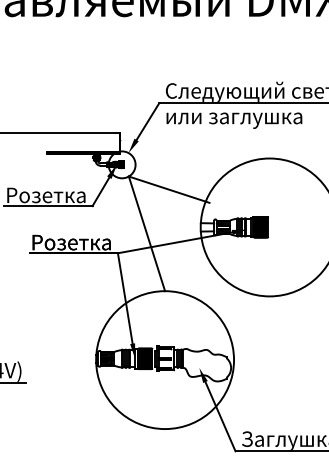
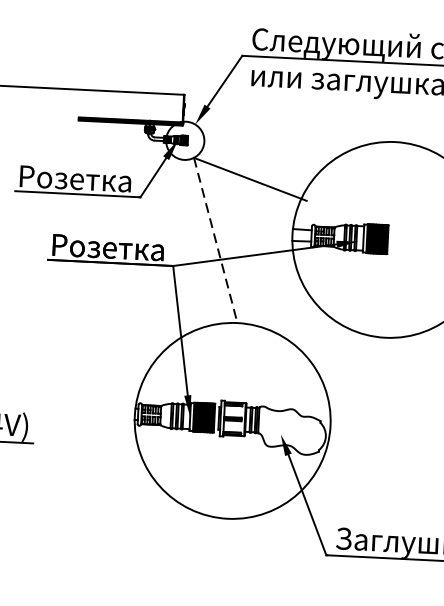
line: (147, 234) -> (216, 241), solid -> dashed

